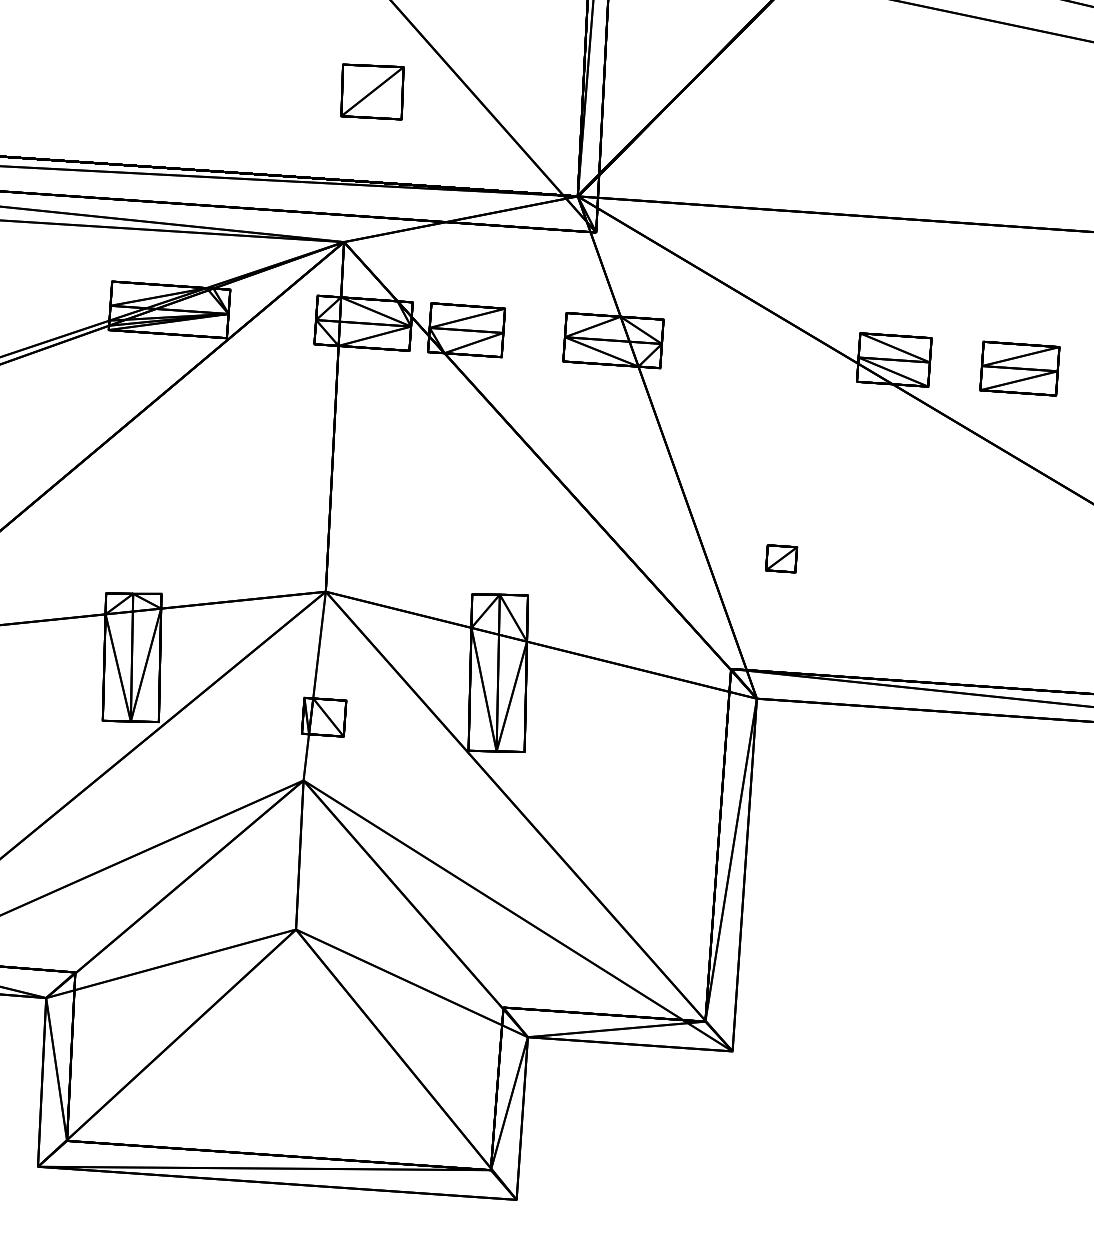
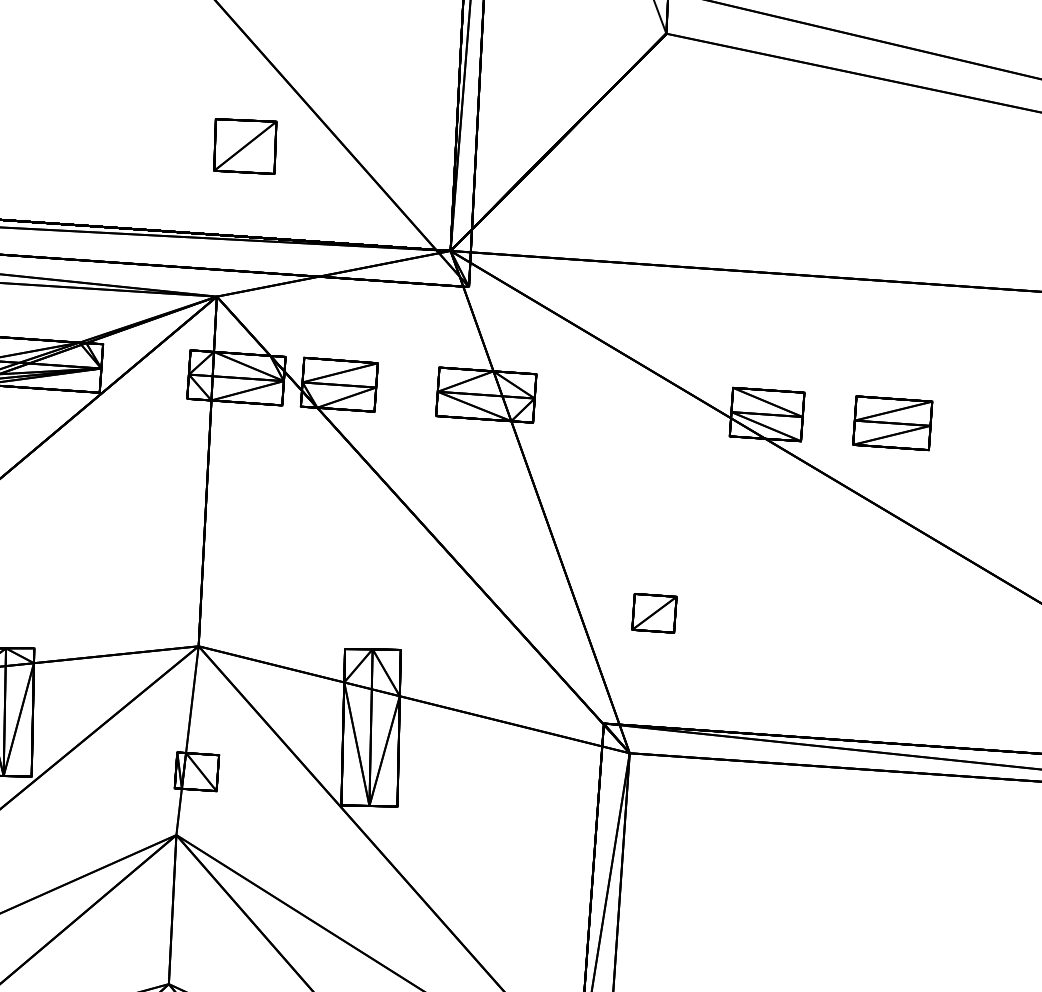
part: (781, 558) -> (654, 613), size x1.43

